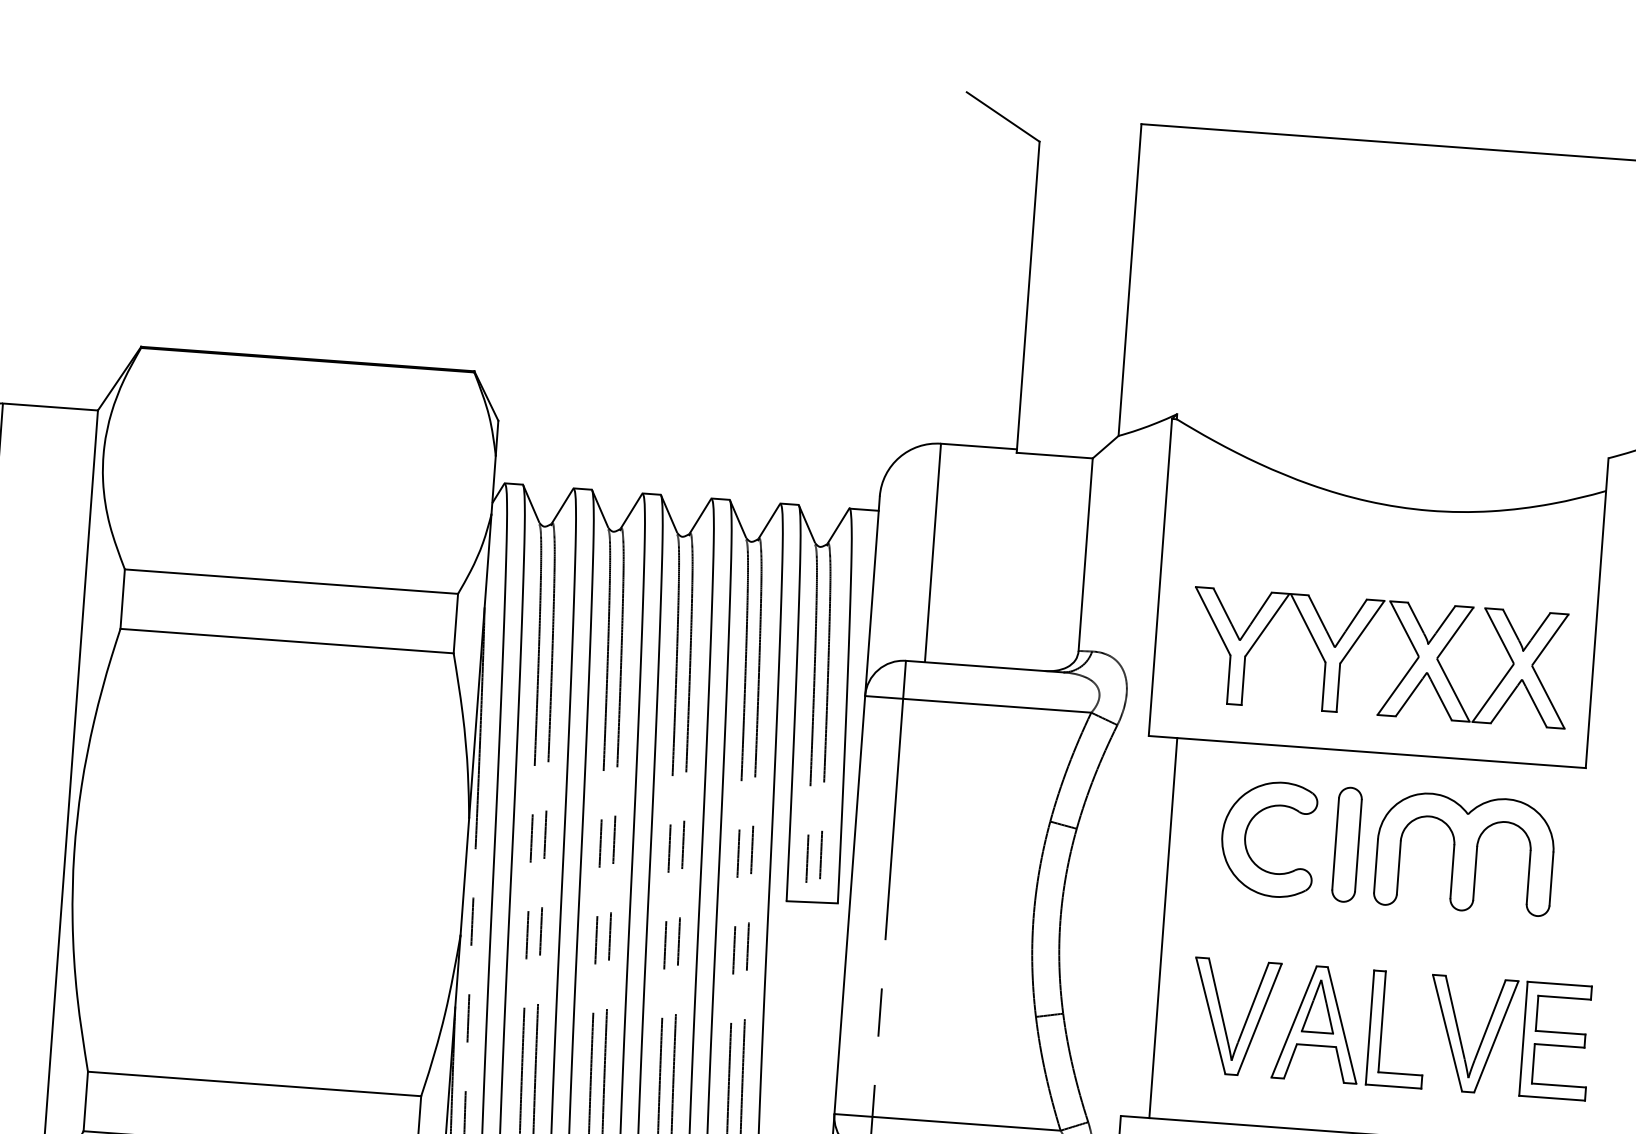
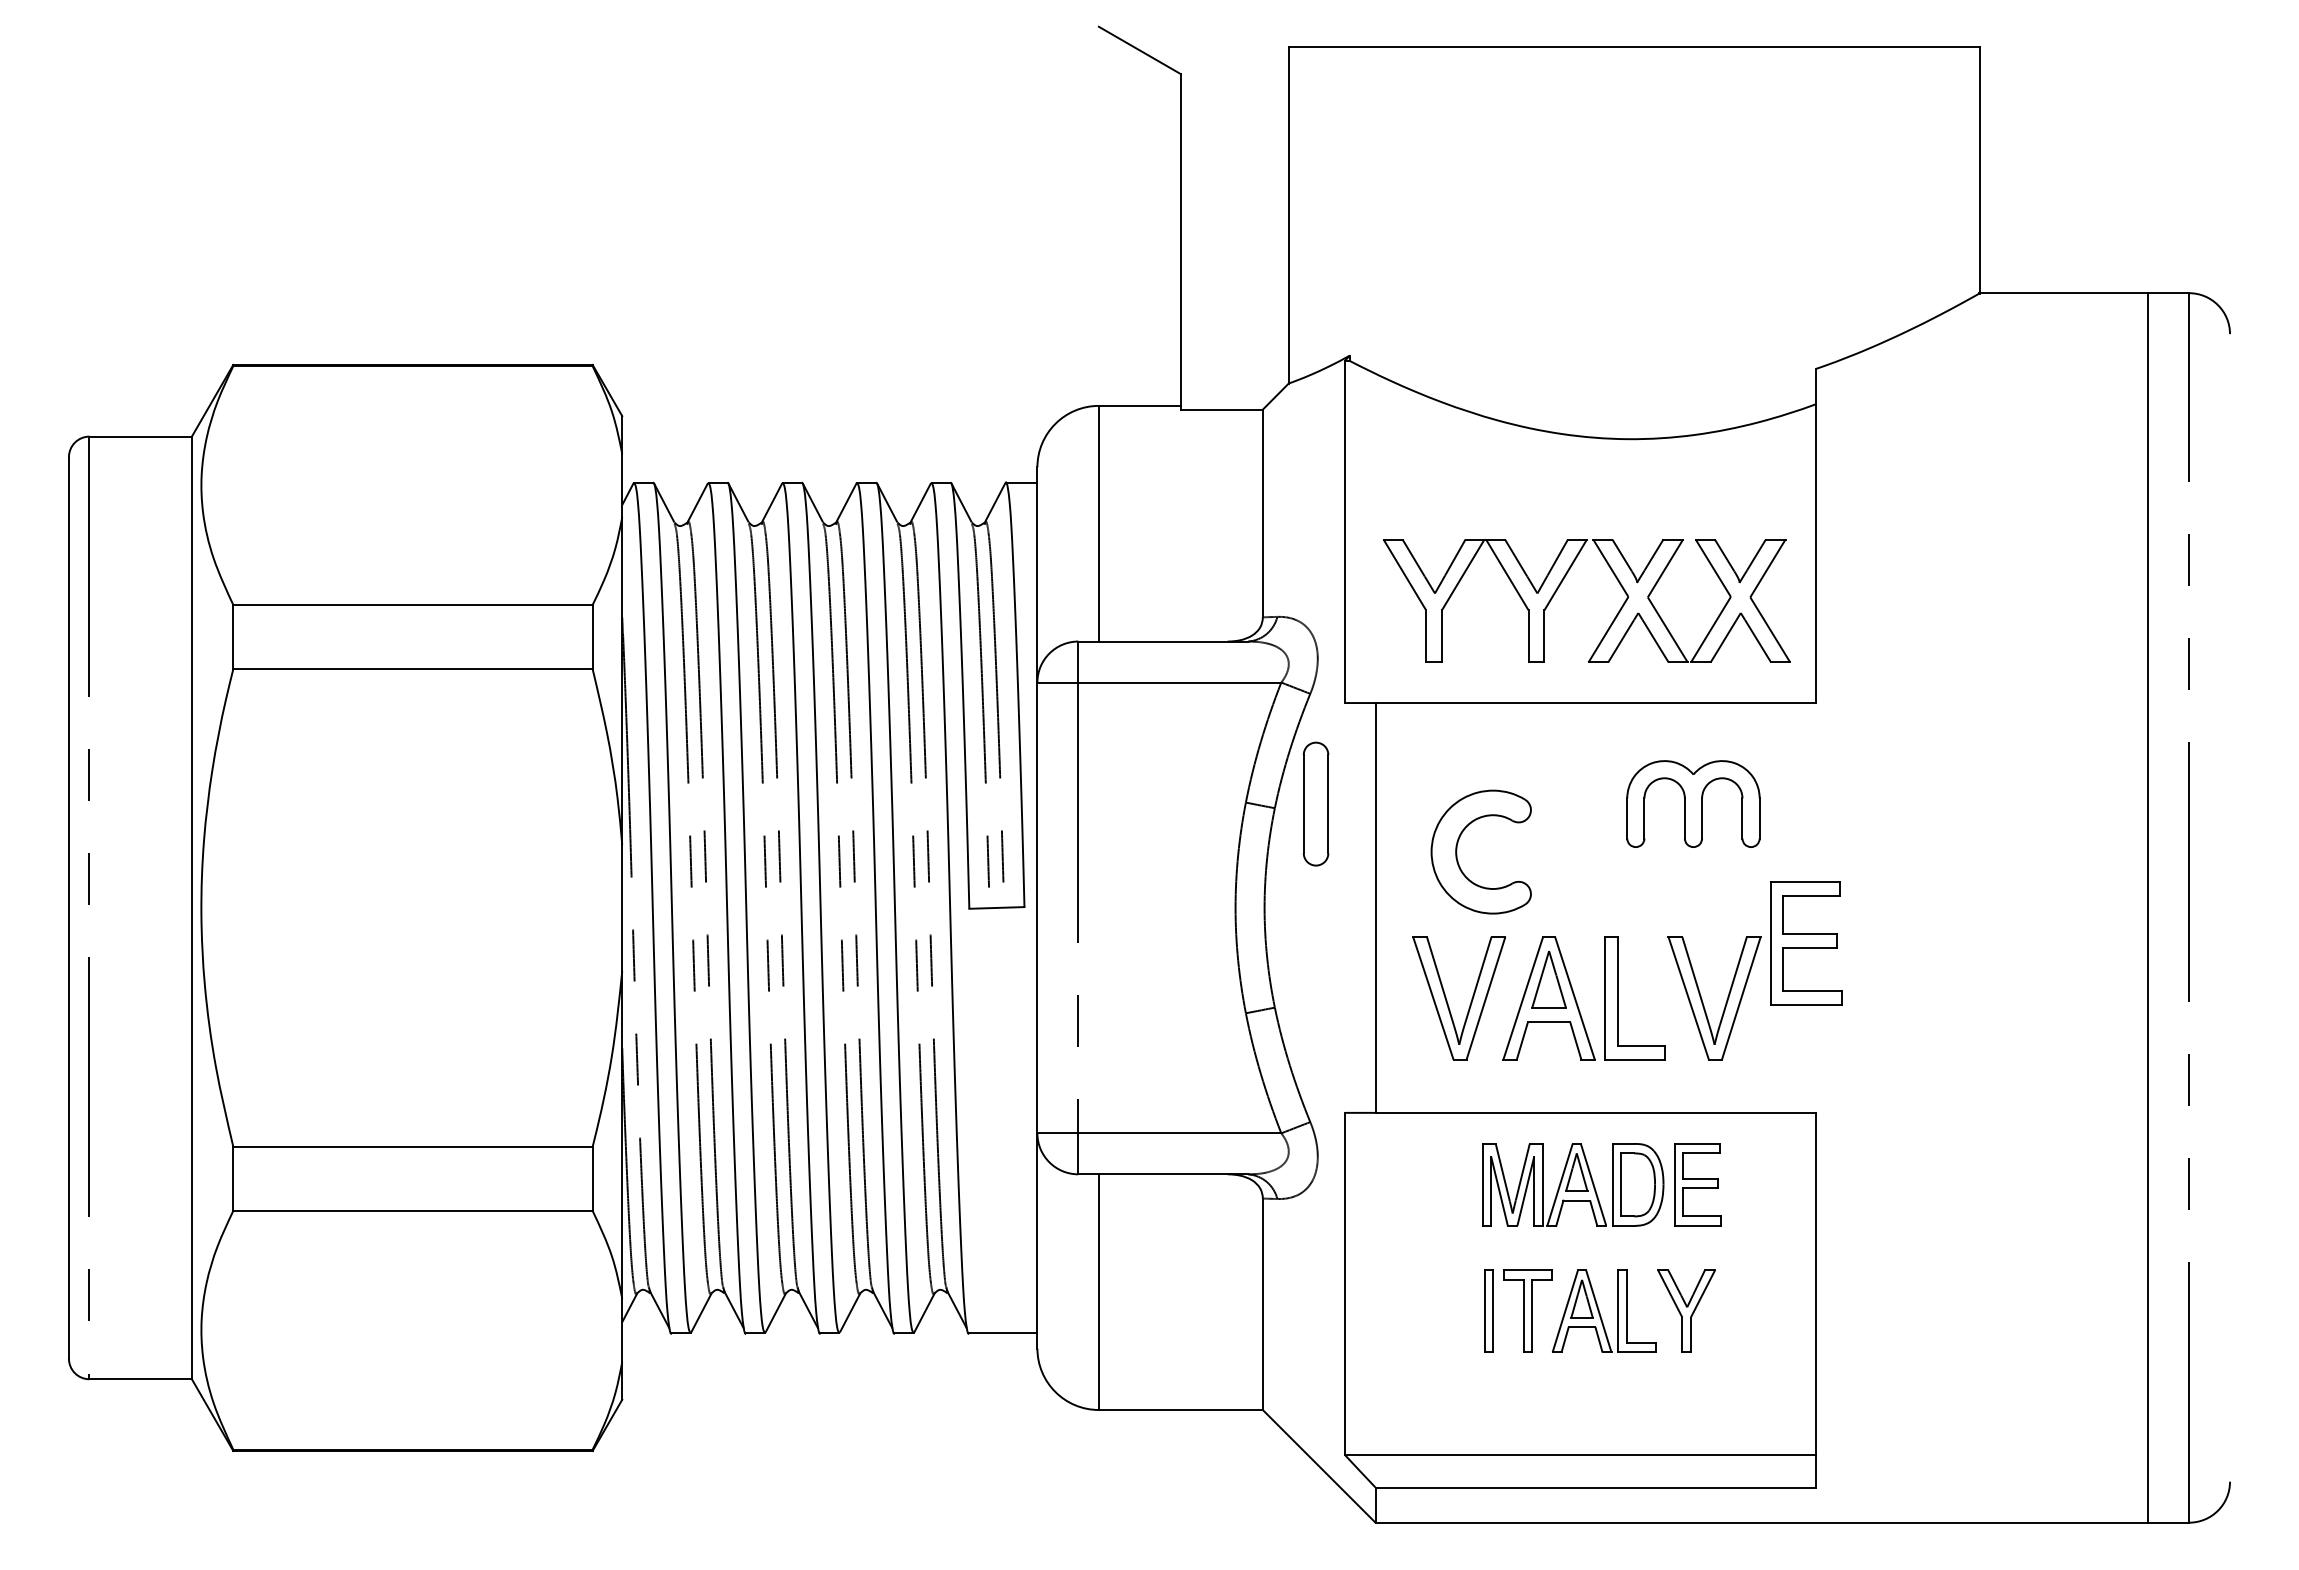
part: (1246, 836) -> (1457, 851), moved
part: (1346, 844) -> (1315, 803), moved
part: (1465, 852) -> (1693, 803), size x0.7
part: (1556, 1041) -> (1806, 943), moved

